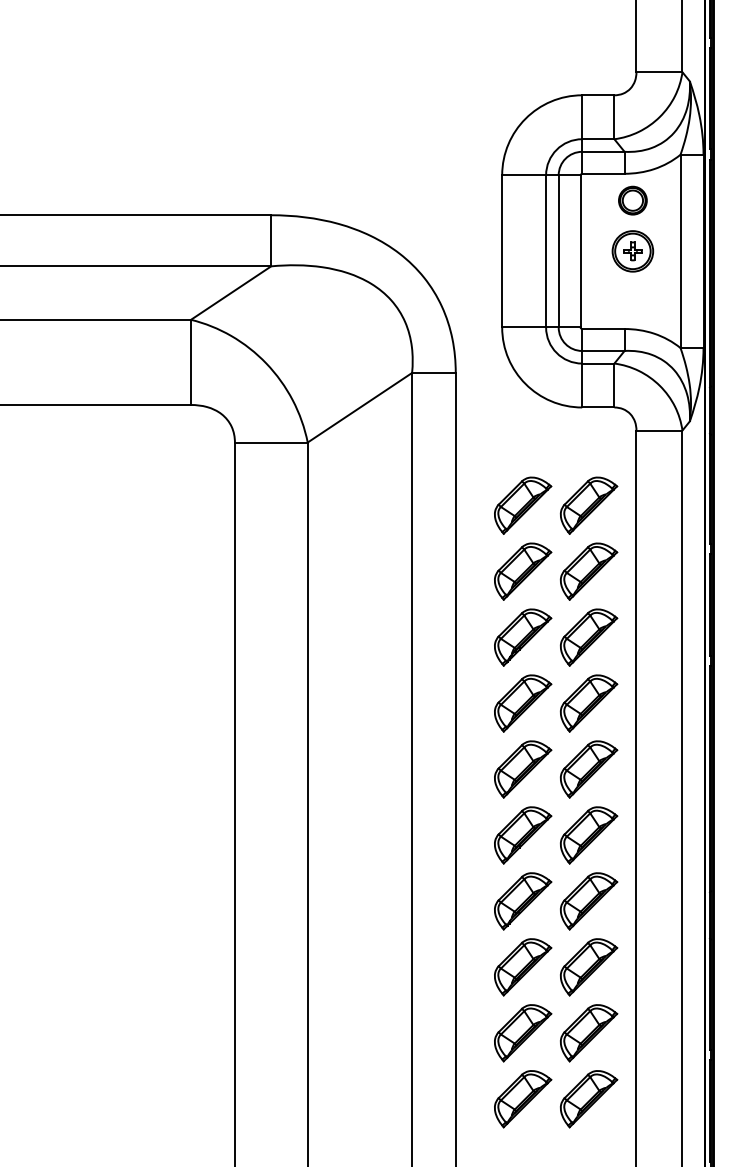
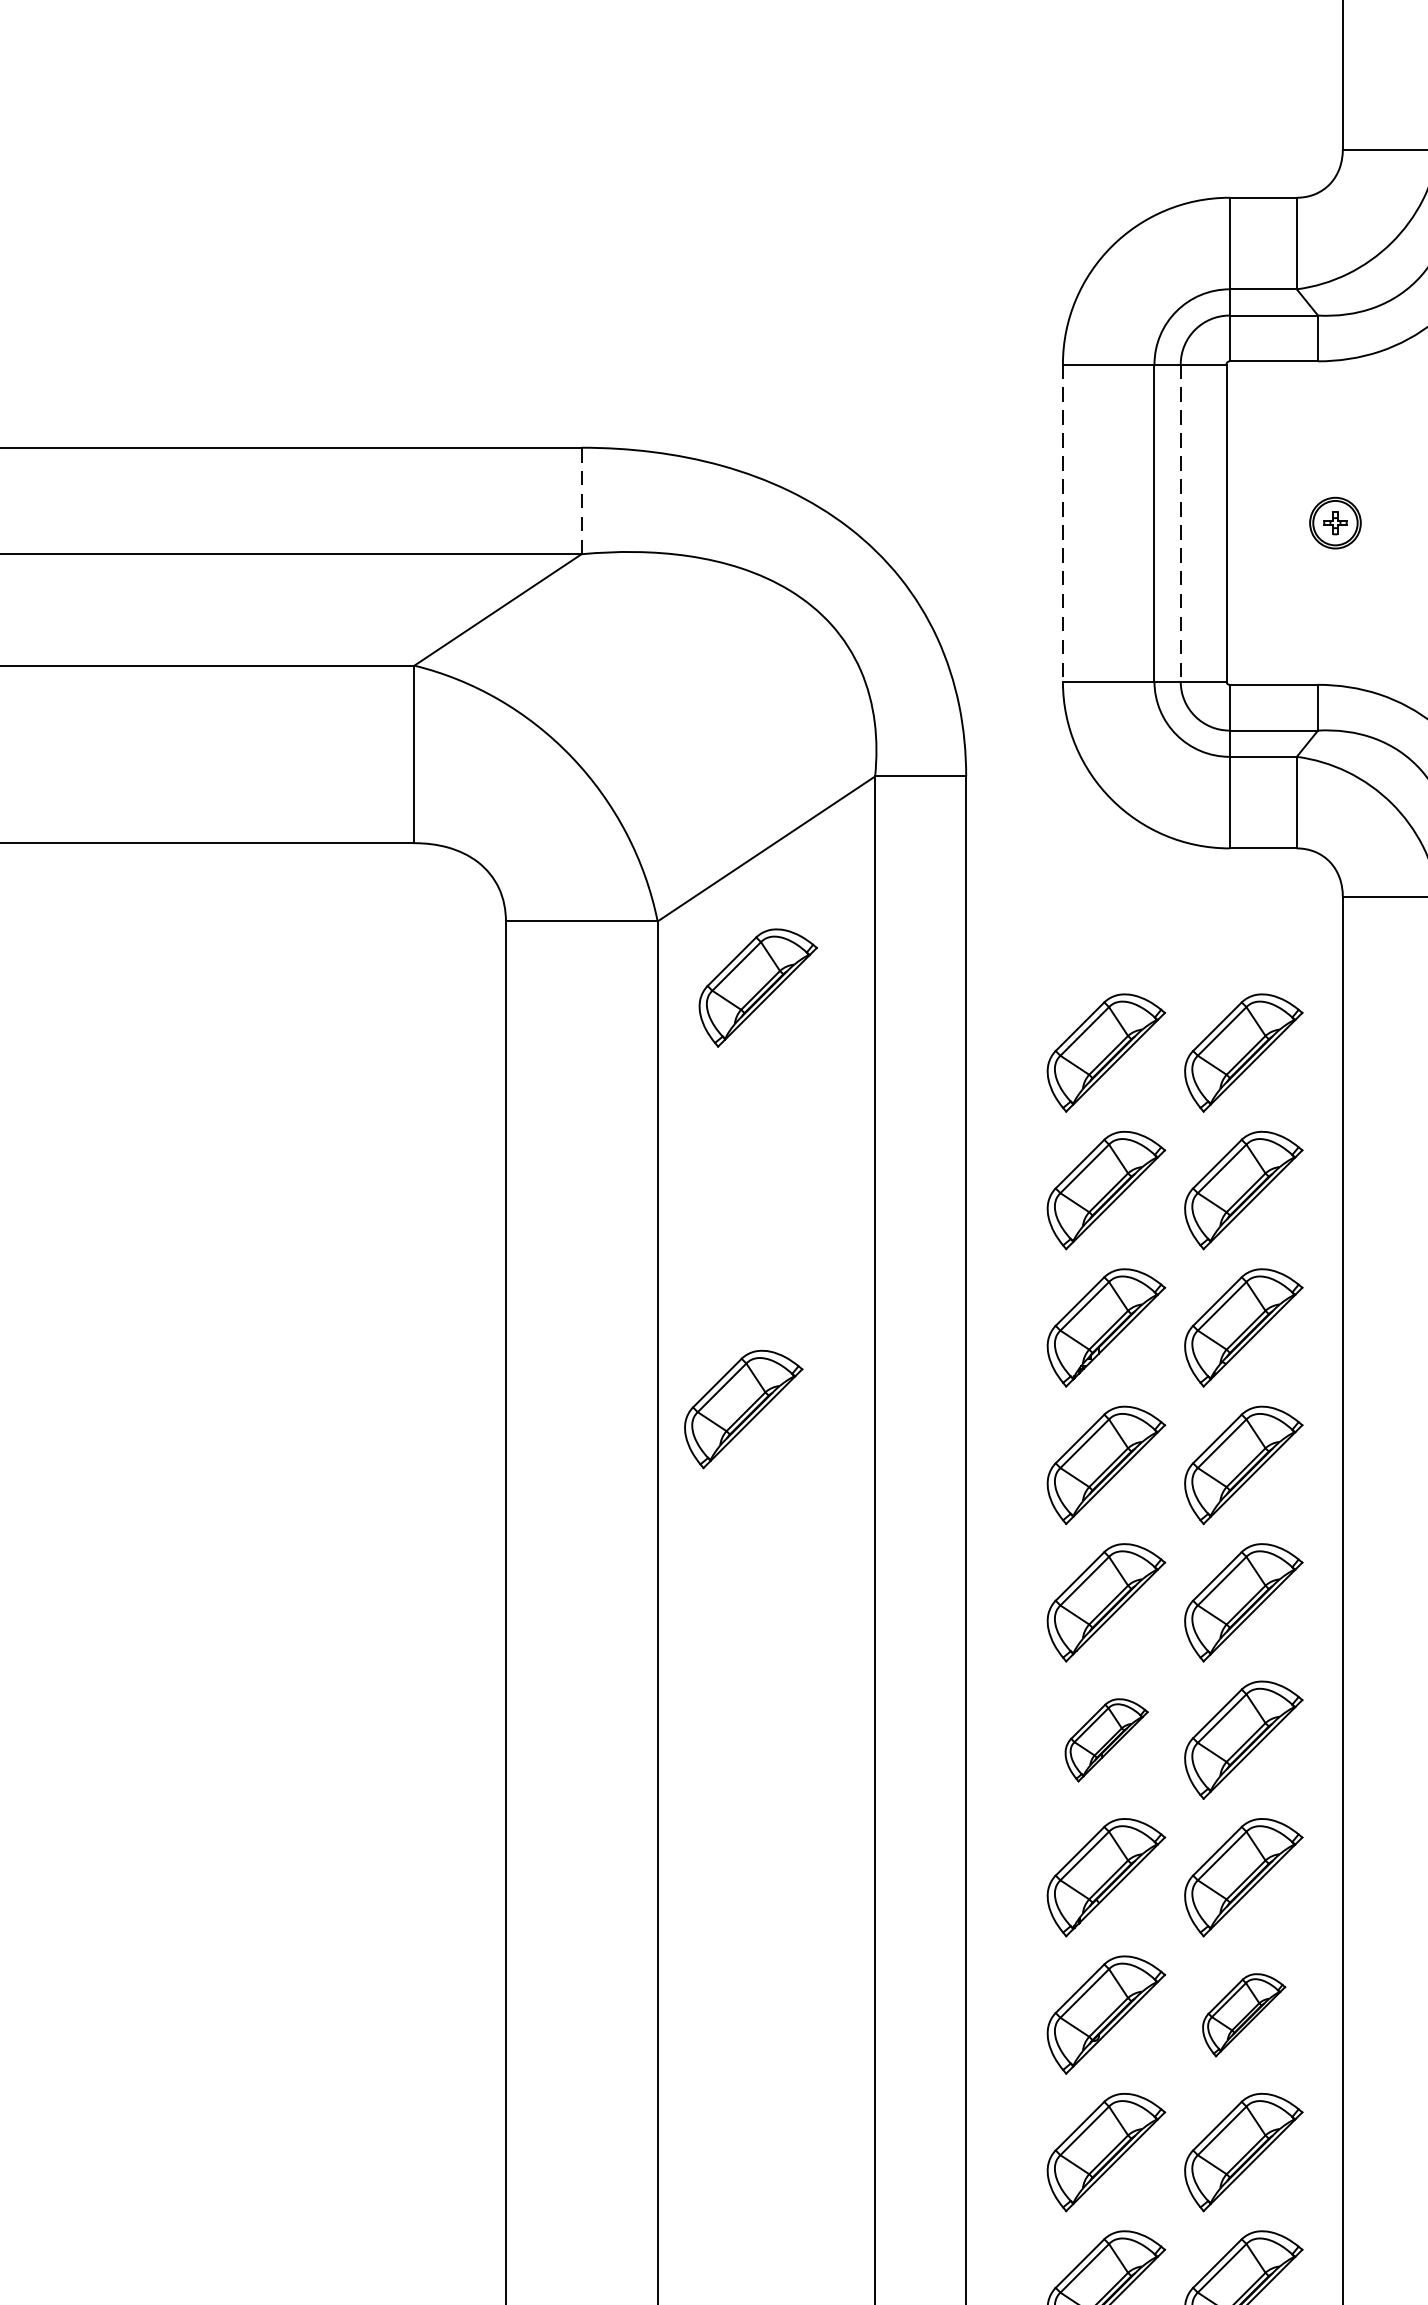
part: (632, 200) -> (1334, 416), removed
line: (271, 240) -> (582, 500), solid -> dashed
line: (502, 251) -> (1063, 523), solid -> dashed
line: (558, 251) -> (1180, 523), solid -> dashed
part: (632, 251) -> (1334, 523), size x0.6
part: (356, 474) -> (759, 988), added
part: (349, 676) -> (744, 1409), added
part: (523, 835) -> (1107, 1740), size x0.7
part: (589, 967) -> (1244, 2015), size x0.7

